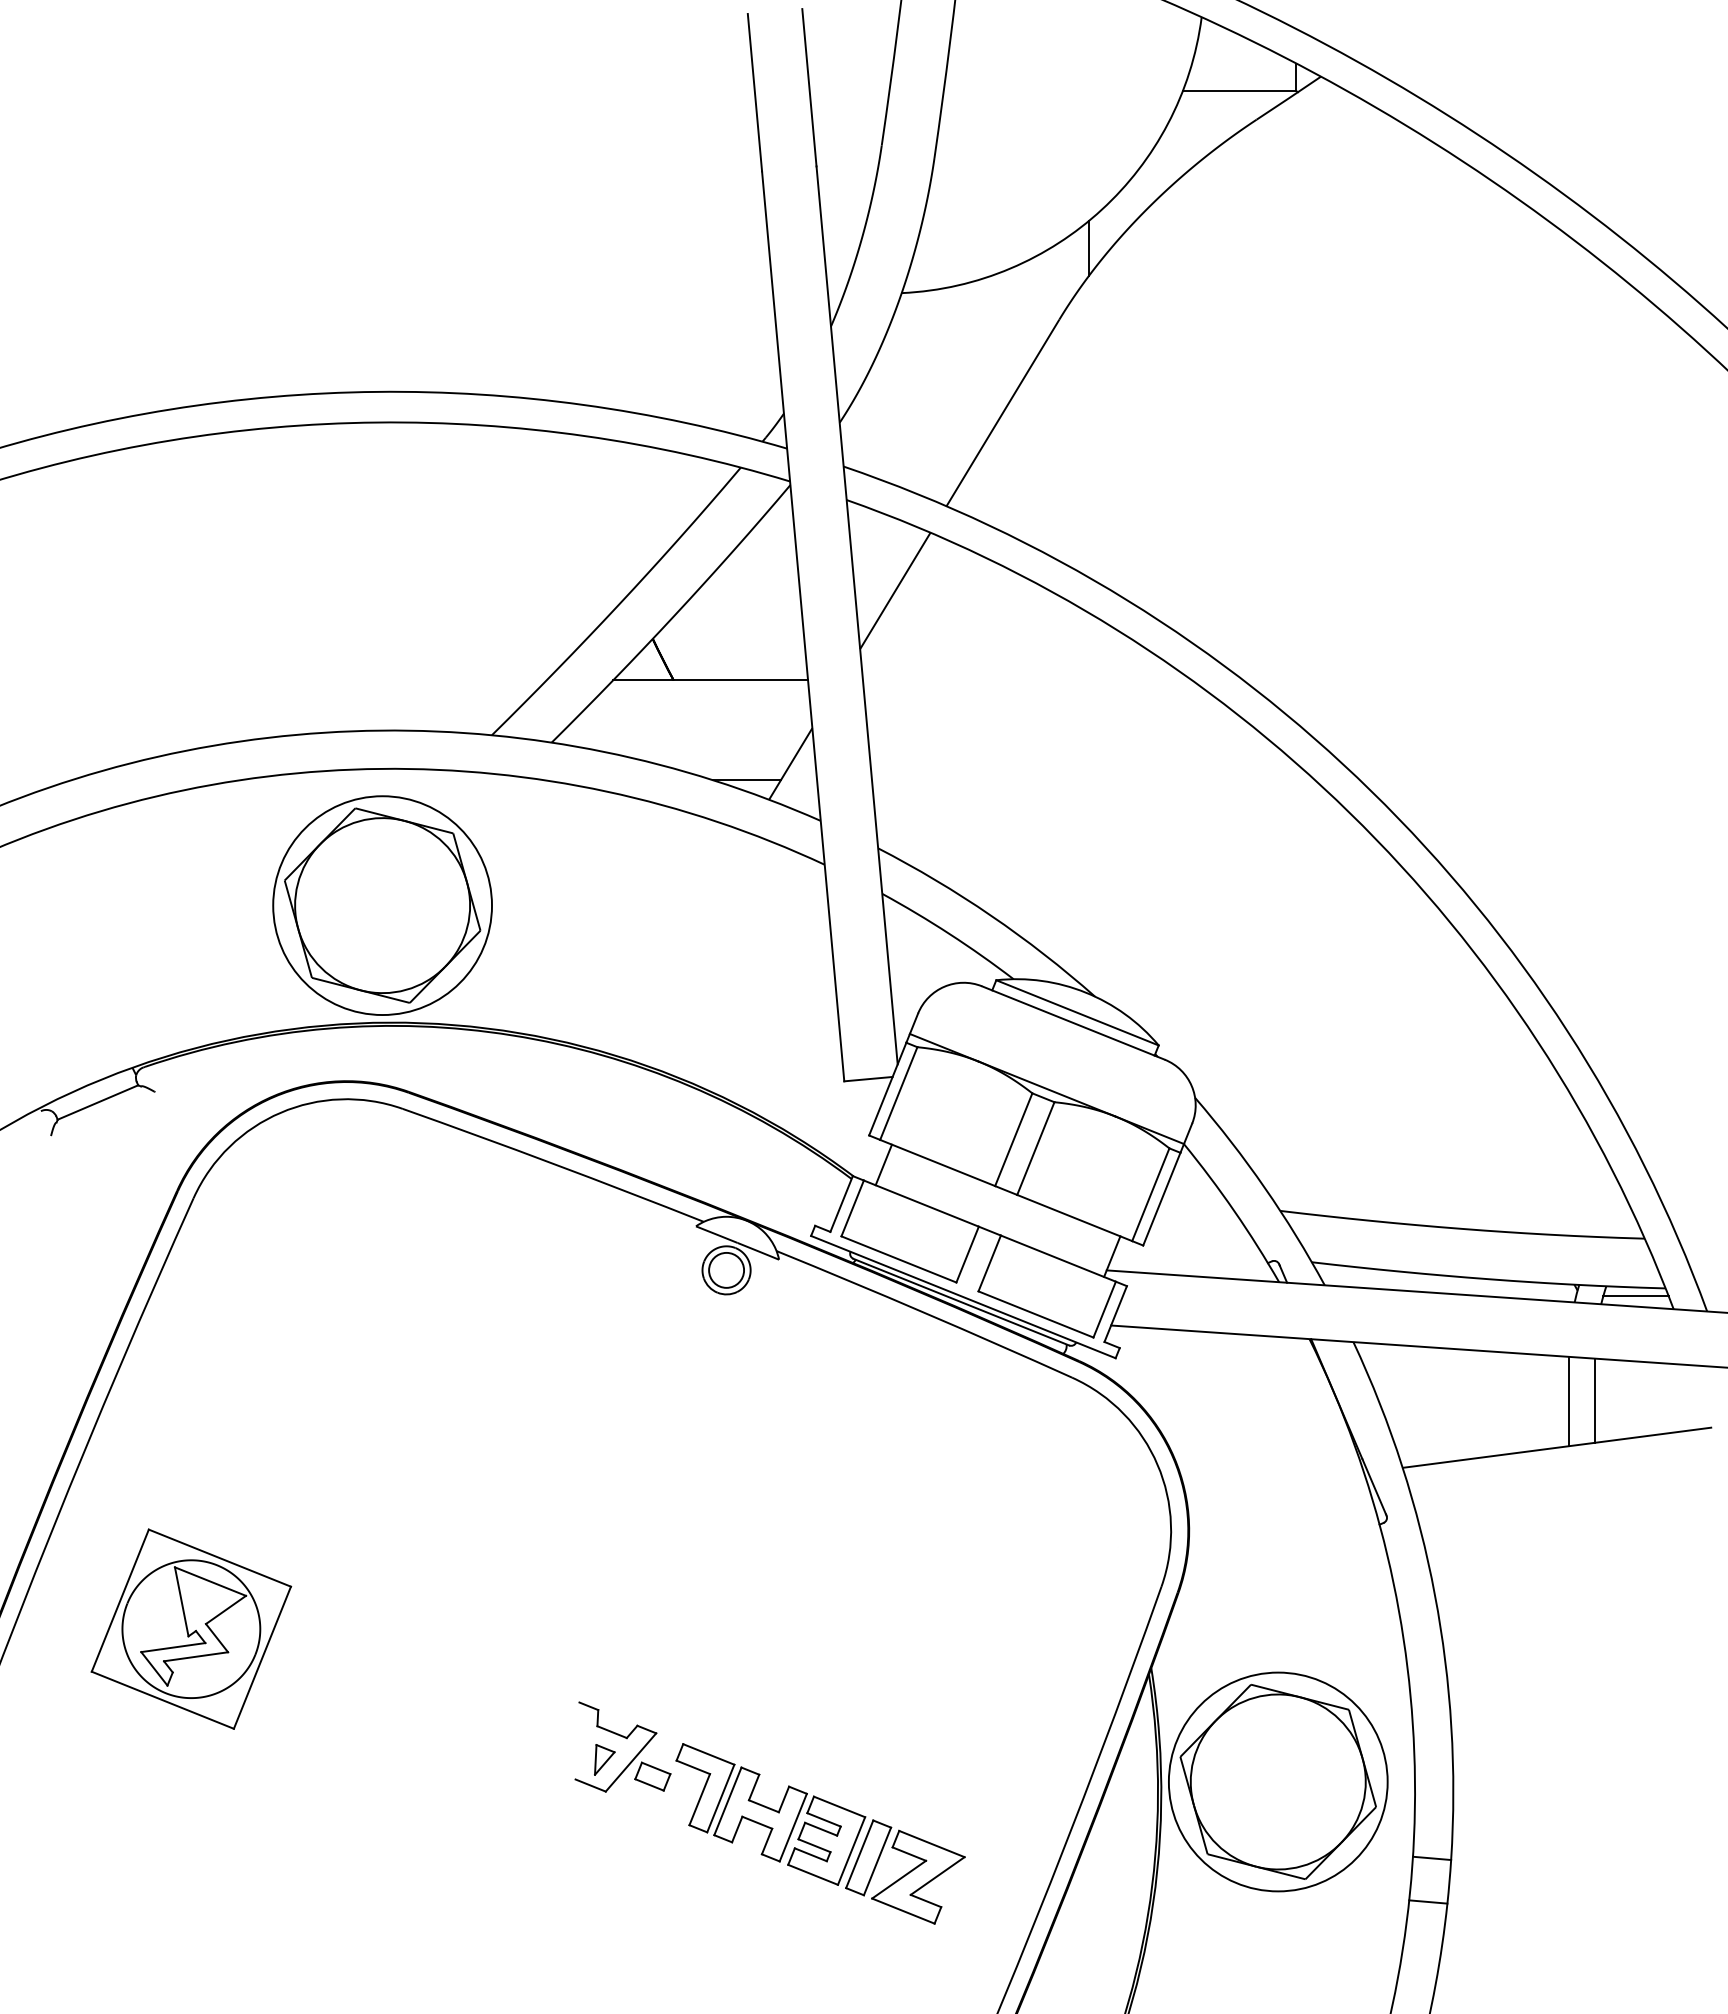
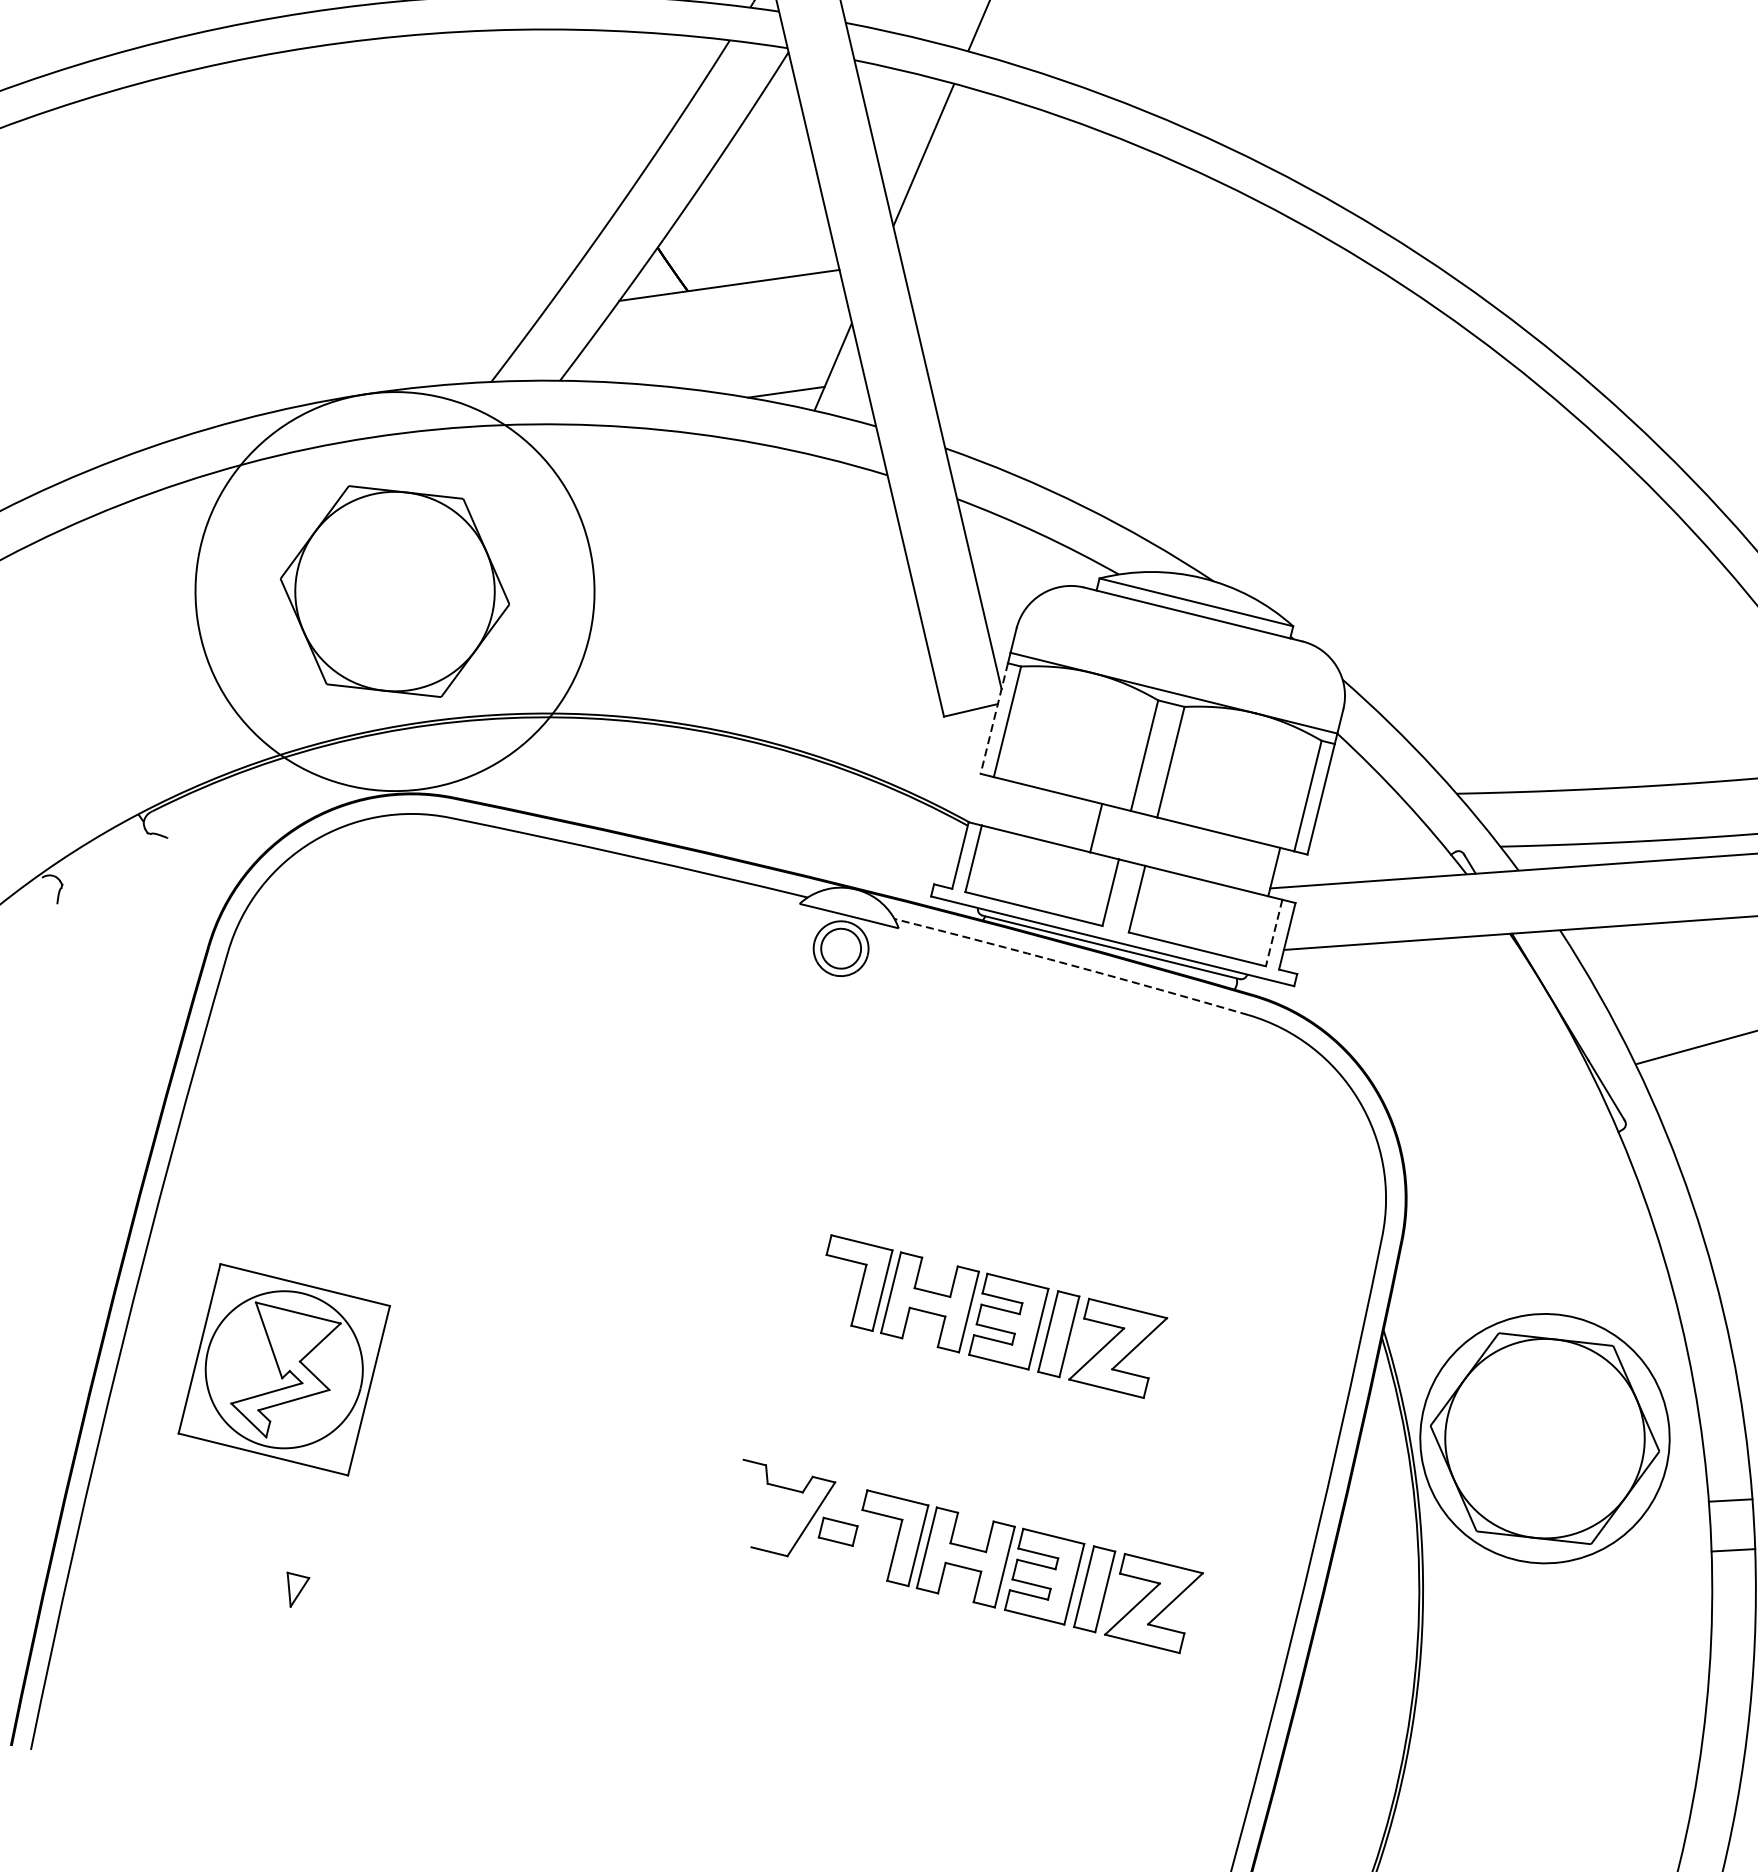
circle: (382, 905) -> (394, 591), size x1.6
line: (887, 1089) -> (994, 719), solid -> dashed
line: (97, 1102) -> (104, 859), removed
line: (883, 1164) -> (1095, 827), moved
line: (1104, 1310) -> (1274, 934), solid -> dashed
arc: (924, 1313) -> (1071, 965), solid -> dashed
part: (820, 1607) -> (1000, 1314), added
part: (191, 1628) -> (284, 1368), moved
part: (604, 1759) -> (298, 1587), moved

